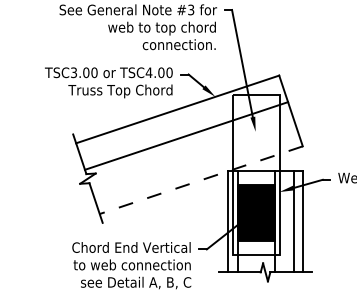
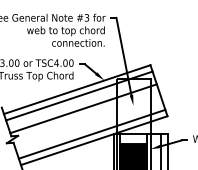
line: (180, 118) -> (79, 96), added
line: (197, 171) -> (91, 134), added
line: (200, 180) -> (93, 140), dashed -> solid

